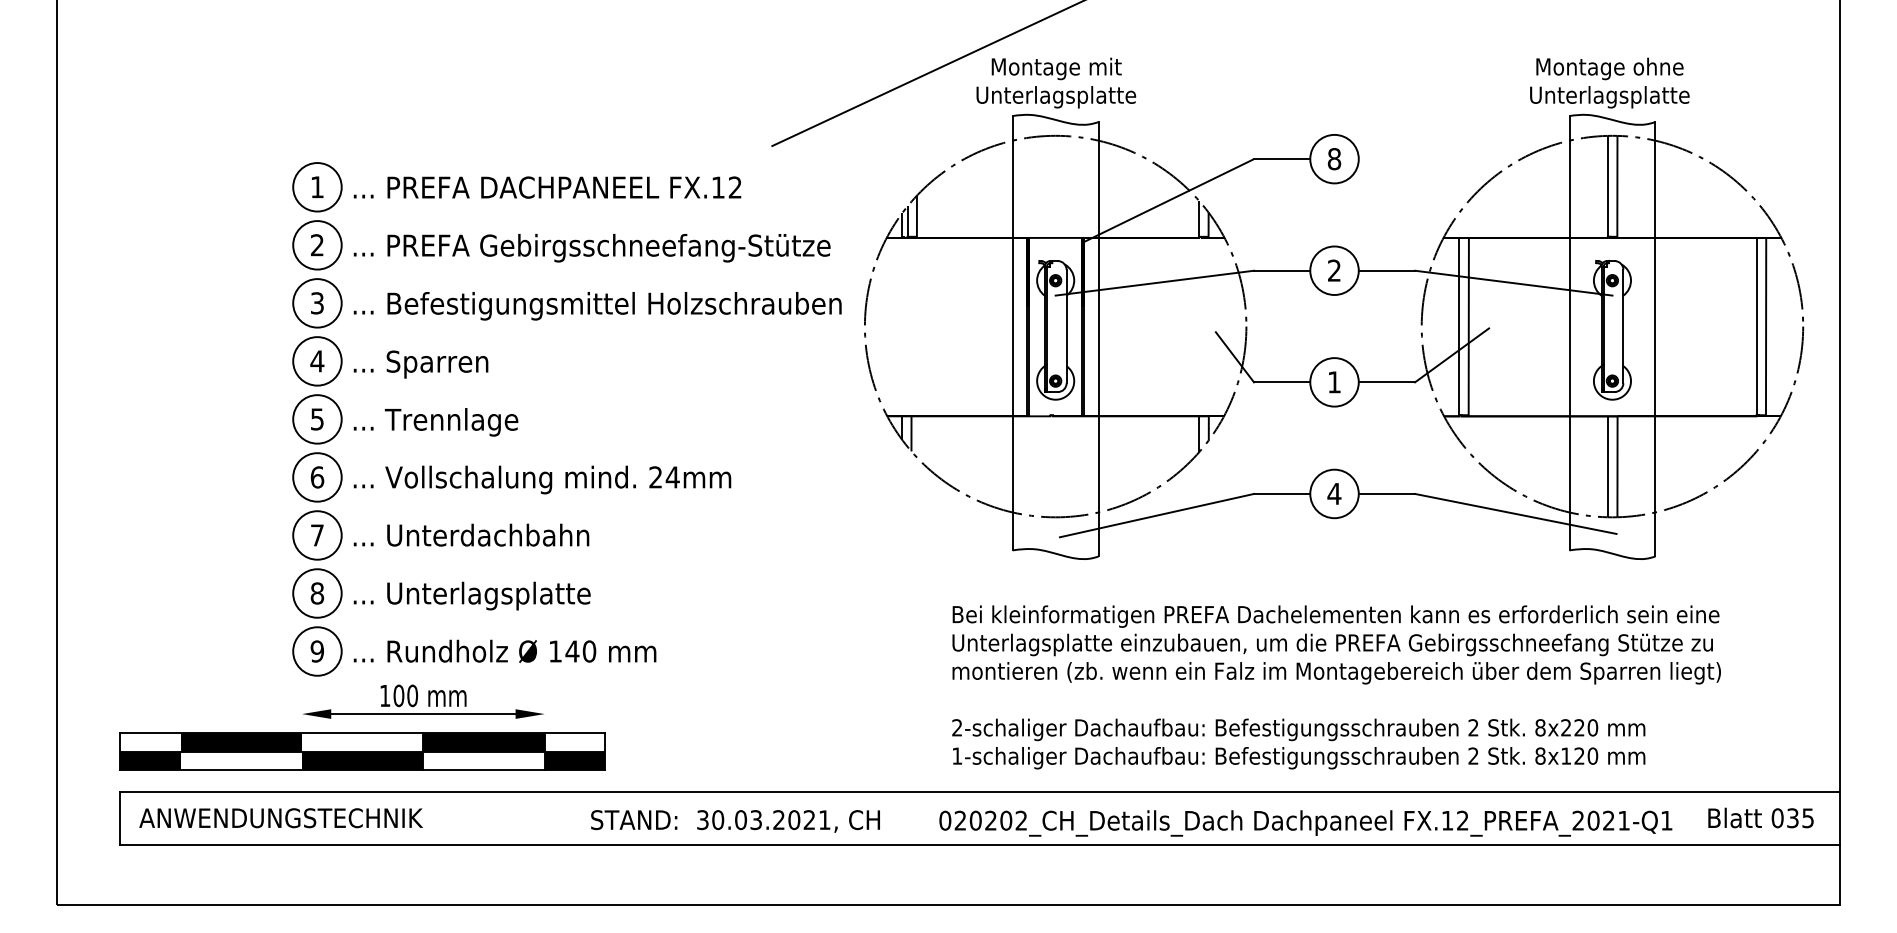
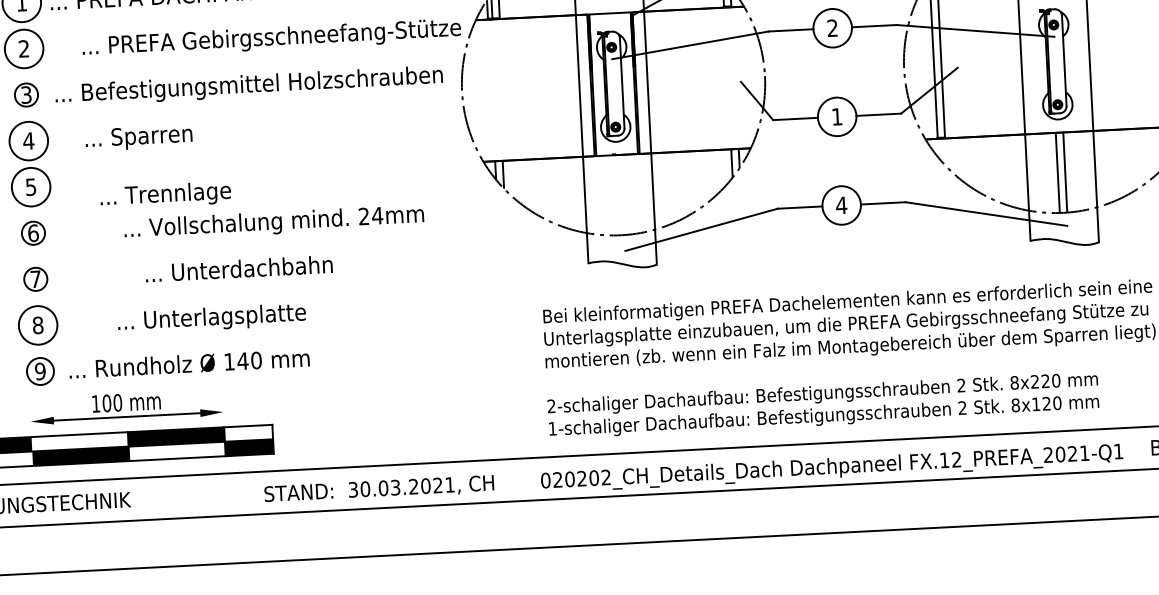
text: (591, 248) -> (271, 38), moved
circle: (317, 303) -> (26, 95), size x0.6
text: (420, 364) -> (138, 138), moved
text: (435, 422) -> (165, 195), moved
circle: (317, 477) -> (33, 233), size x0.6
text: (542, 479) -> (274, 222), moved
text: (471, 534) -> (239, 268), moved
circle: (317, 535) -> (35, 279), size x0.6
text: (471, 595) -> (211, 318), moved
circle: (317, 651) -> (40, 371), size x0.7

